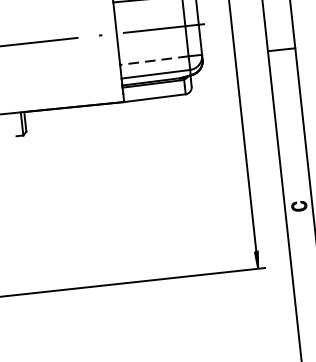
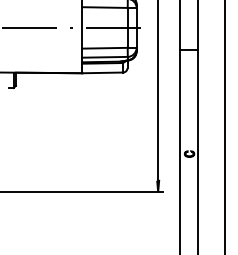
line: (153, 61) -> (104, 48), dashed -> solid

